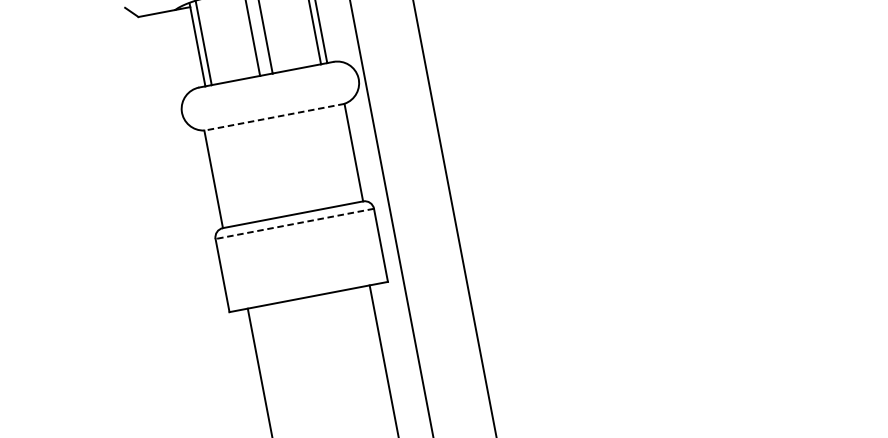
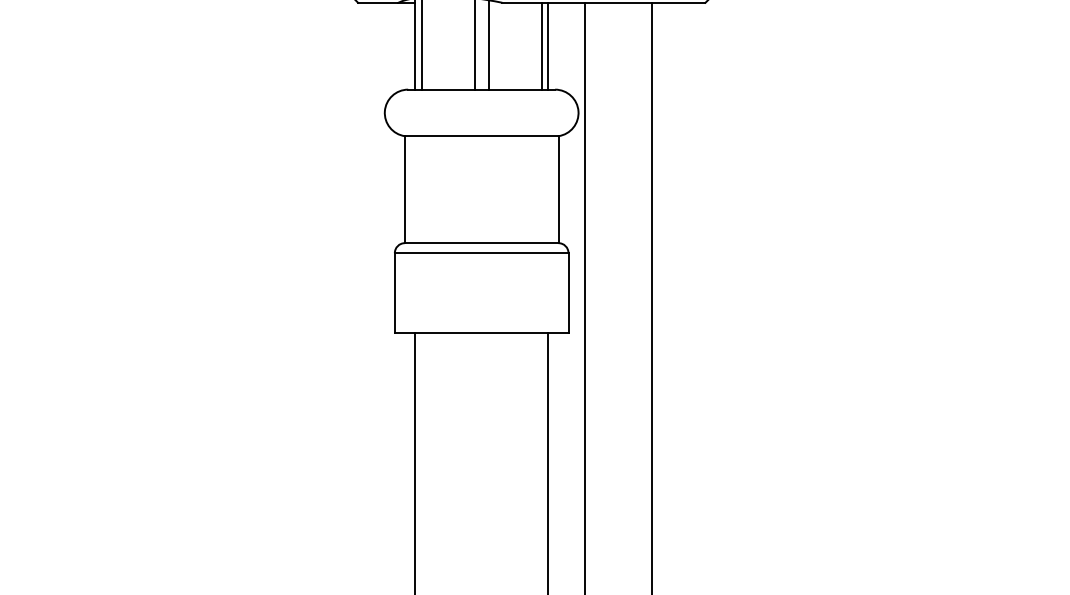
line: (274, 117) -> (481, 136), dashed -> solid
line: (294, 224) -> (481, 253), dashed -> solid

